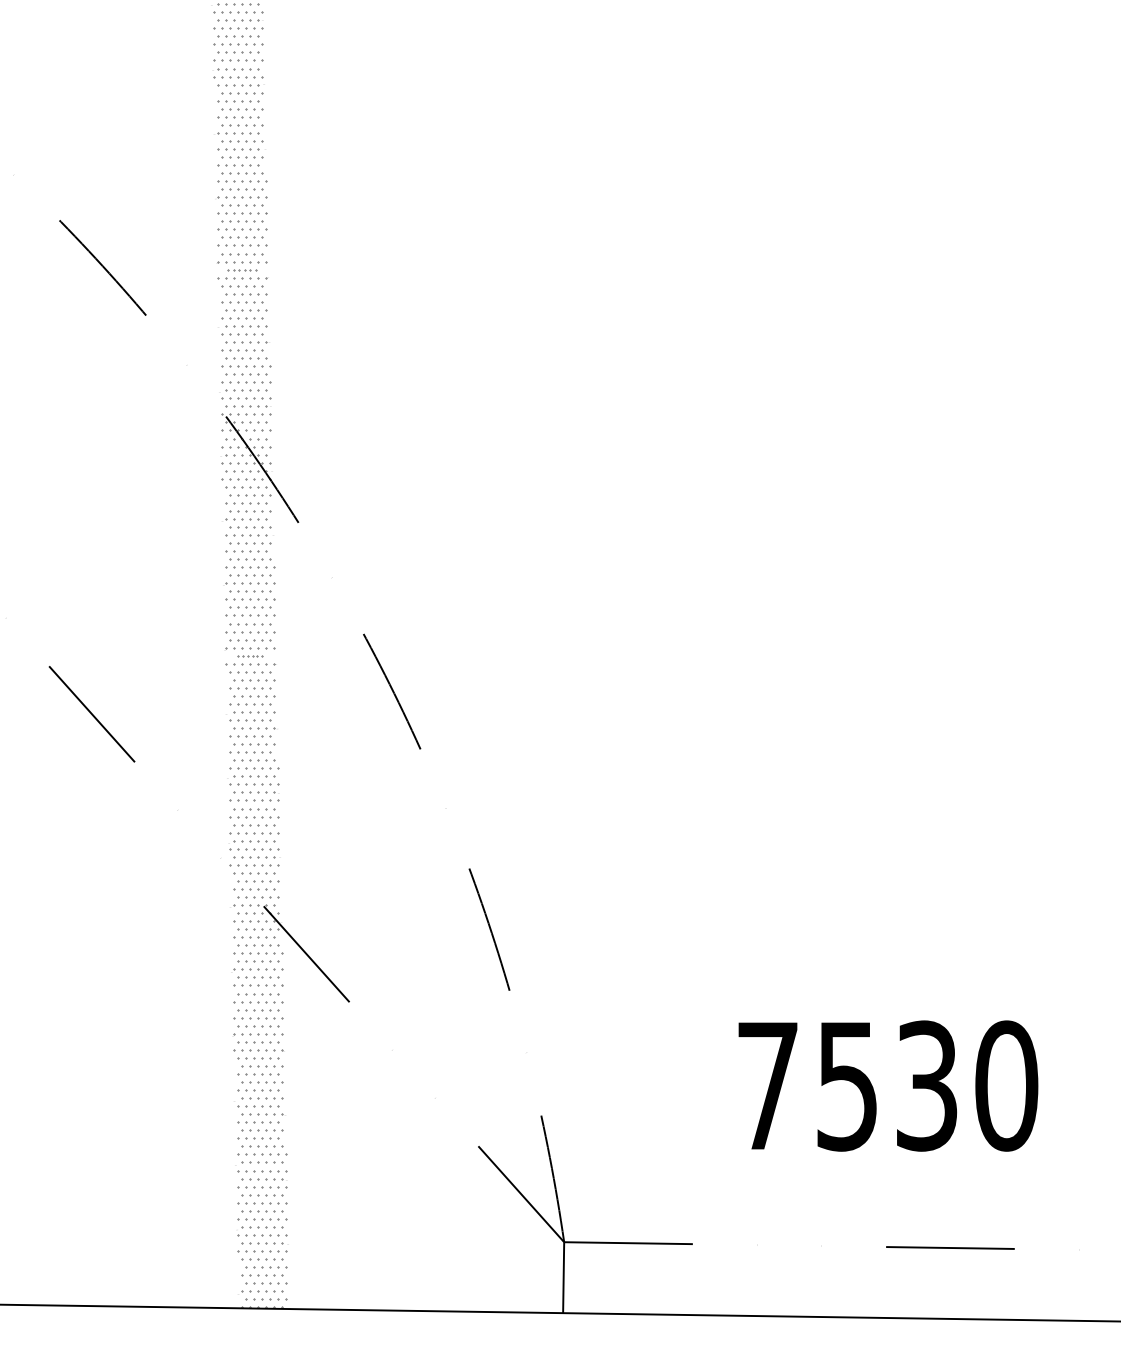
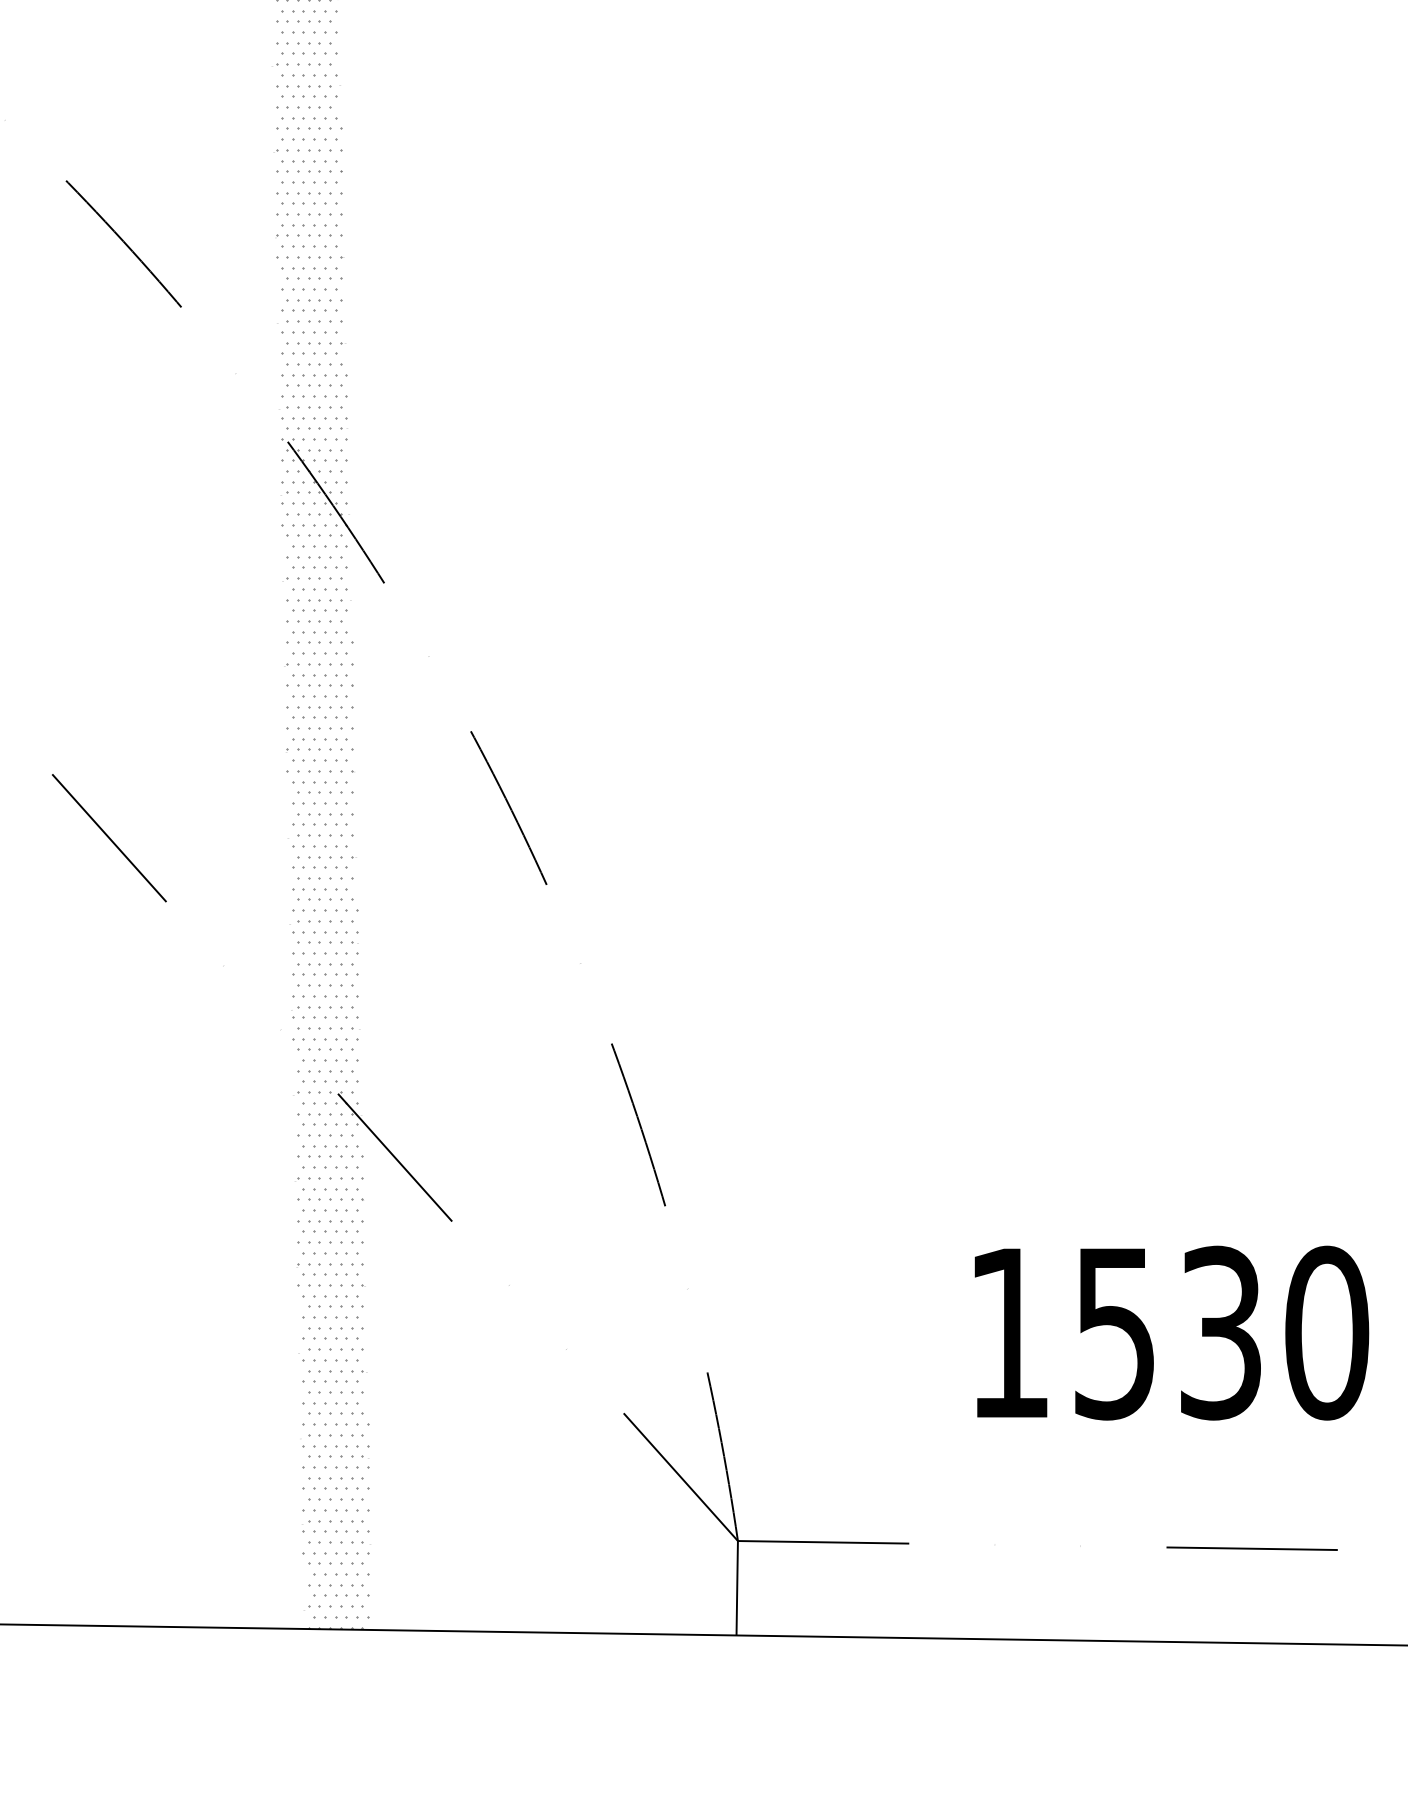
part: (242, 270) -> (309, 247), size x1.43
part: (250, 656) -> (320, 761), size x1.67
text: (767, 1085) -> (1008, 1332), 7530 -> 1530

